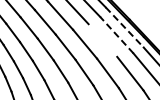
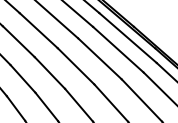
line: (124, 27) -> (127, 38), dashed -> solid
line: (116, 35) -> (117, 50), dashed -> solid
line: (102, 40) -> (99, 58), added

